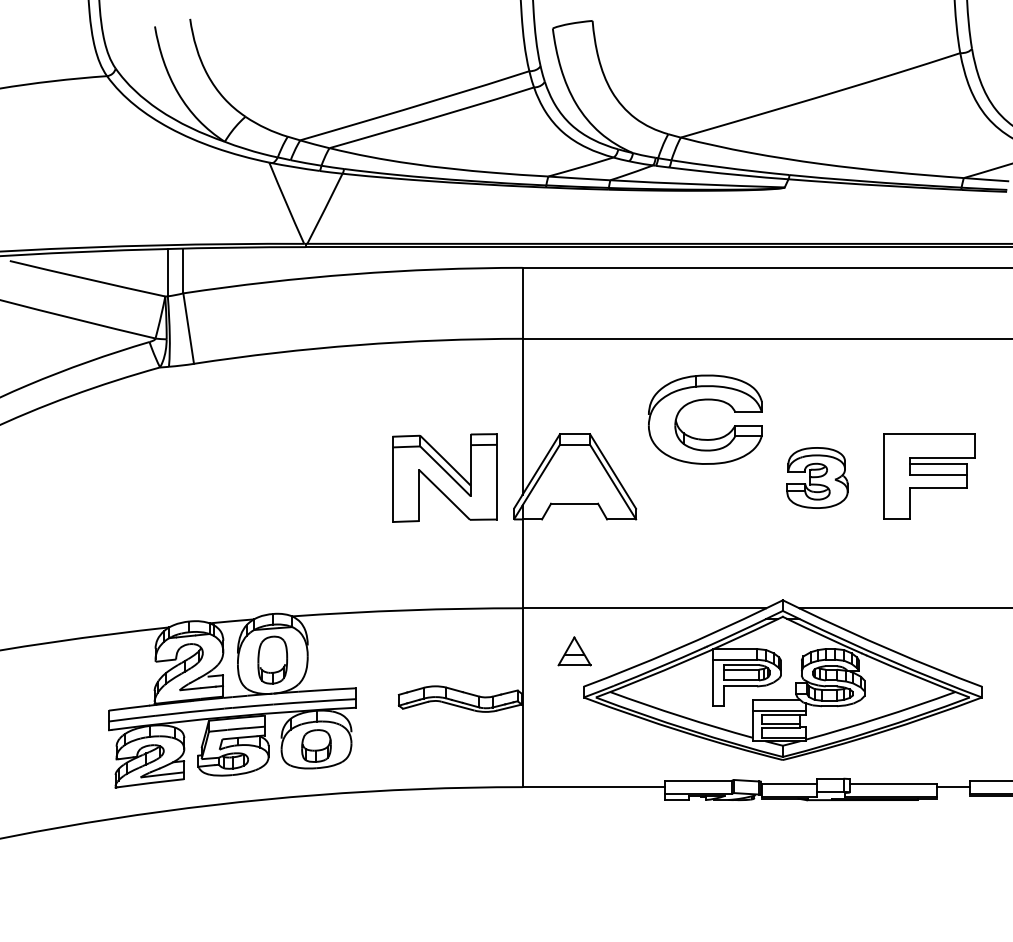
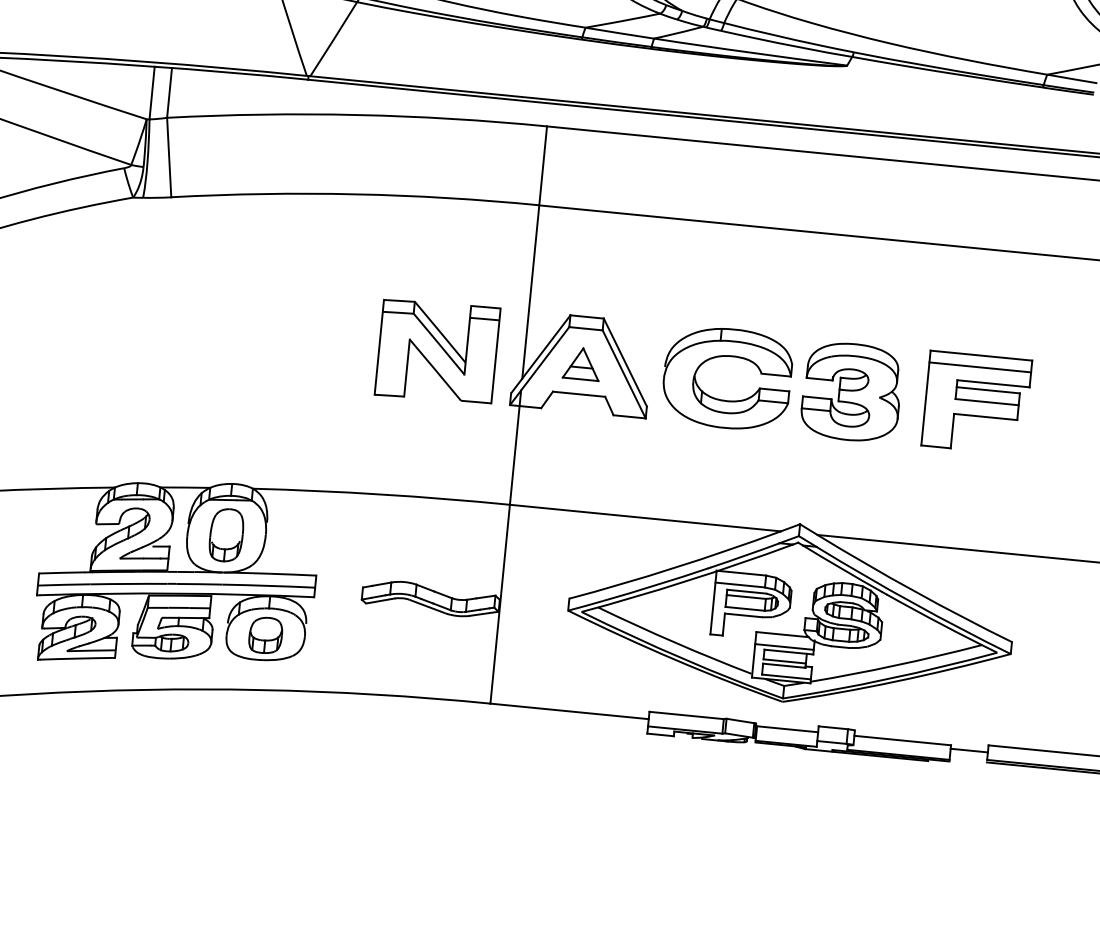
part: (705, 400) -> (729, 357), moved
line: (929, 444) -> (980, 367), added
part: (817, 477) -> (851, 391), size x1.43
part: (574, 651) -> (581, 363), moved

